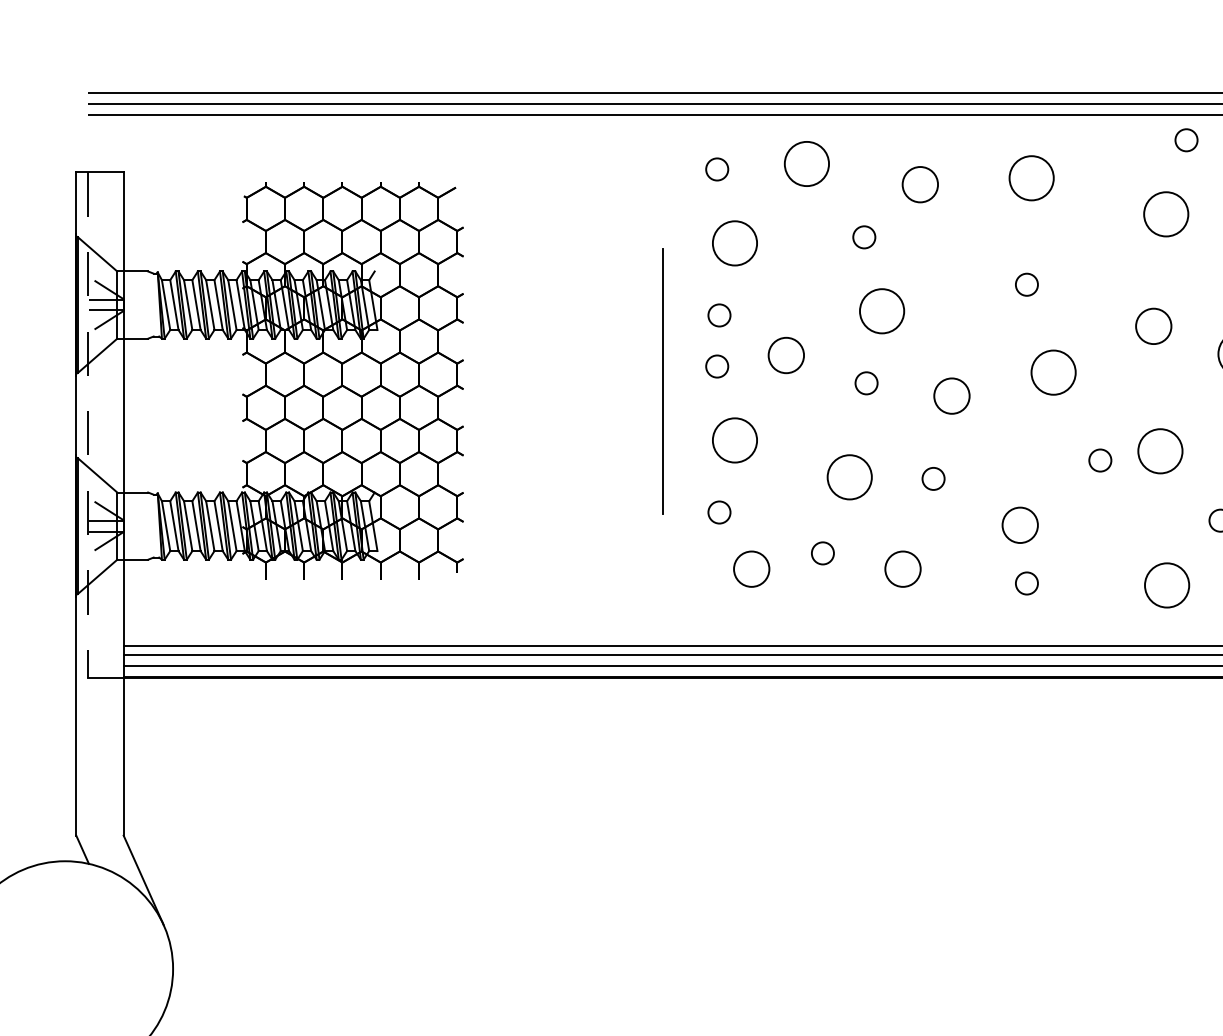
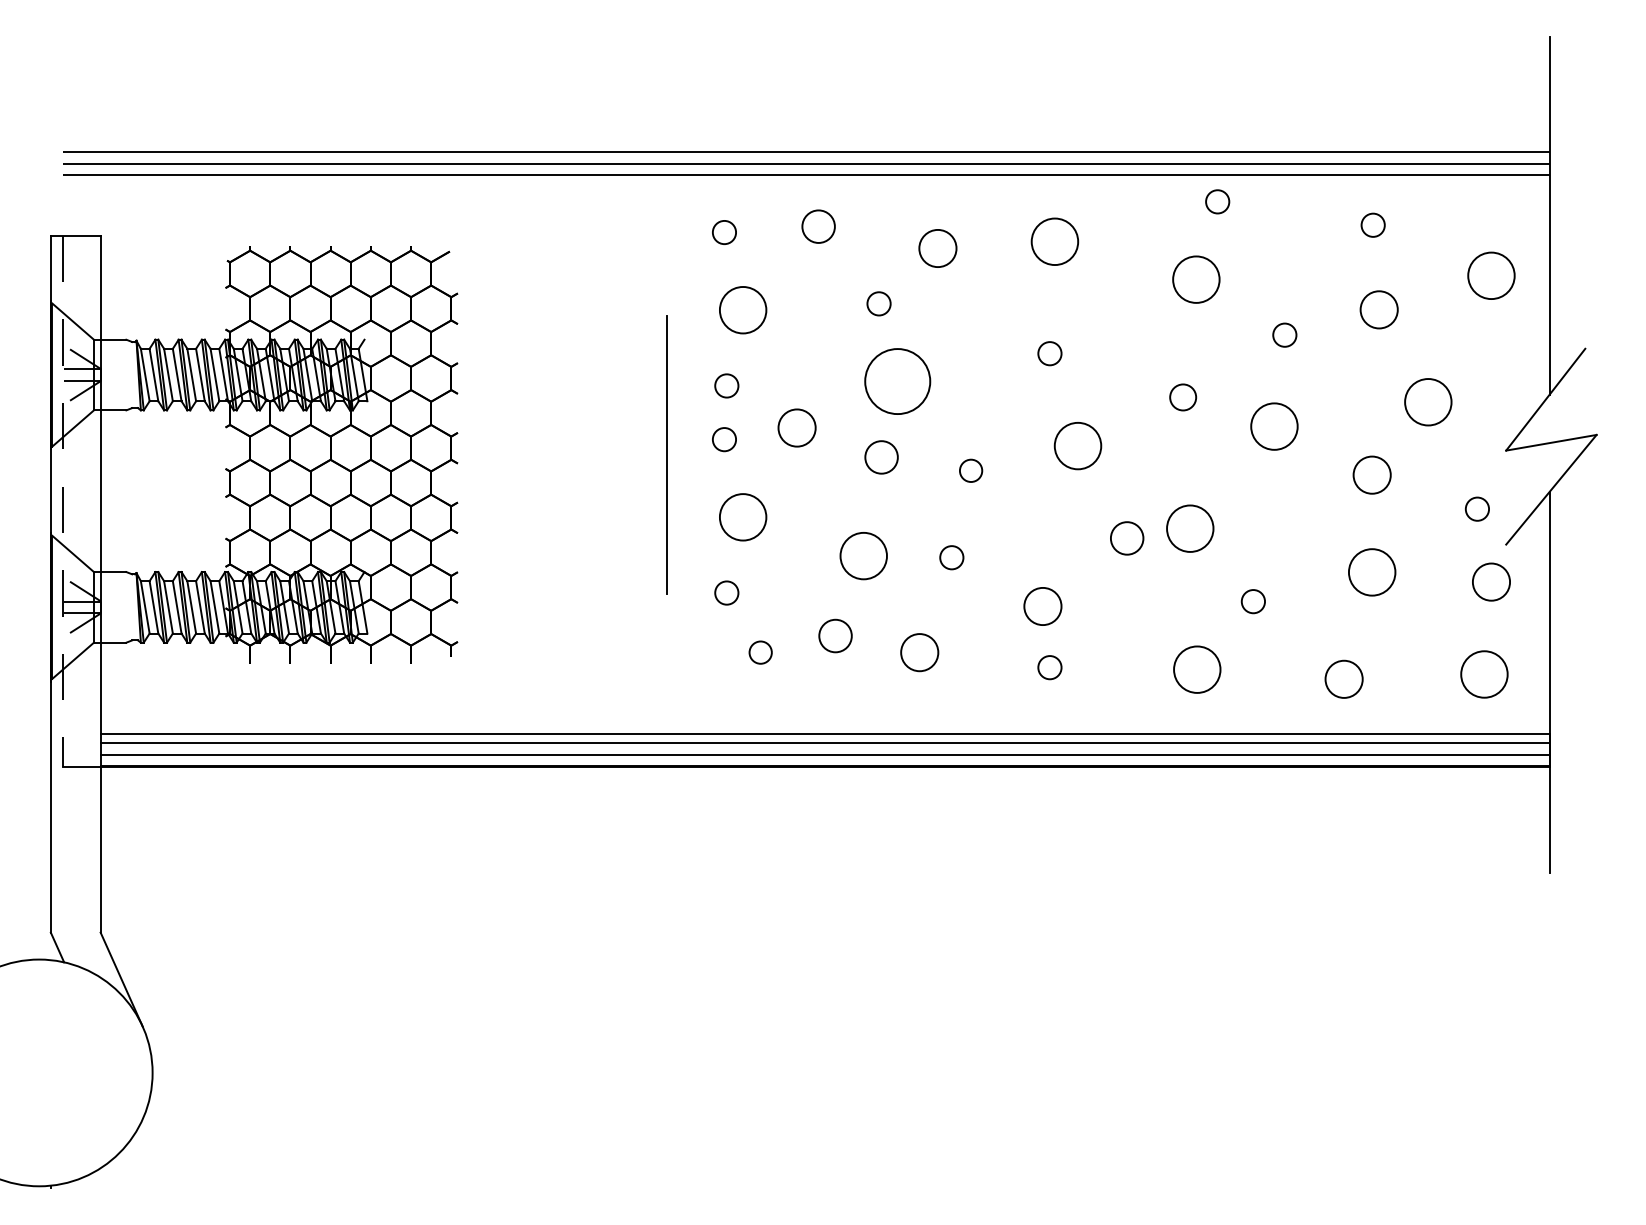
circle: (806, 163) -> (818, 226), size x0.7
circle: (881, 311) -> (897, 381), size x1.4
circle: (1153, 326) -> (1182, 397), size x0.7
circle: (865, 382) -> (880, 456), size x1.4
circle: (951, 395) -> (970, 470), size x0.6
circle: (1099, 460) -> (1126, 538), size x1.4
circle: (822, 552) -> (835, 635), size x1.4
circle: (751, 569) -> (760, 652), size x0.6

